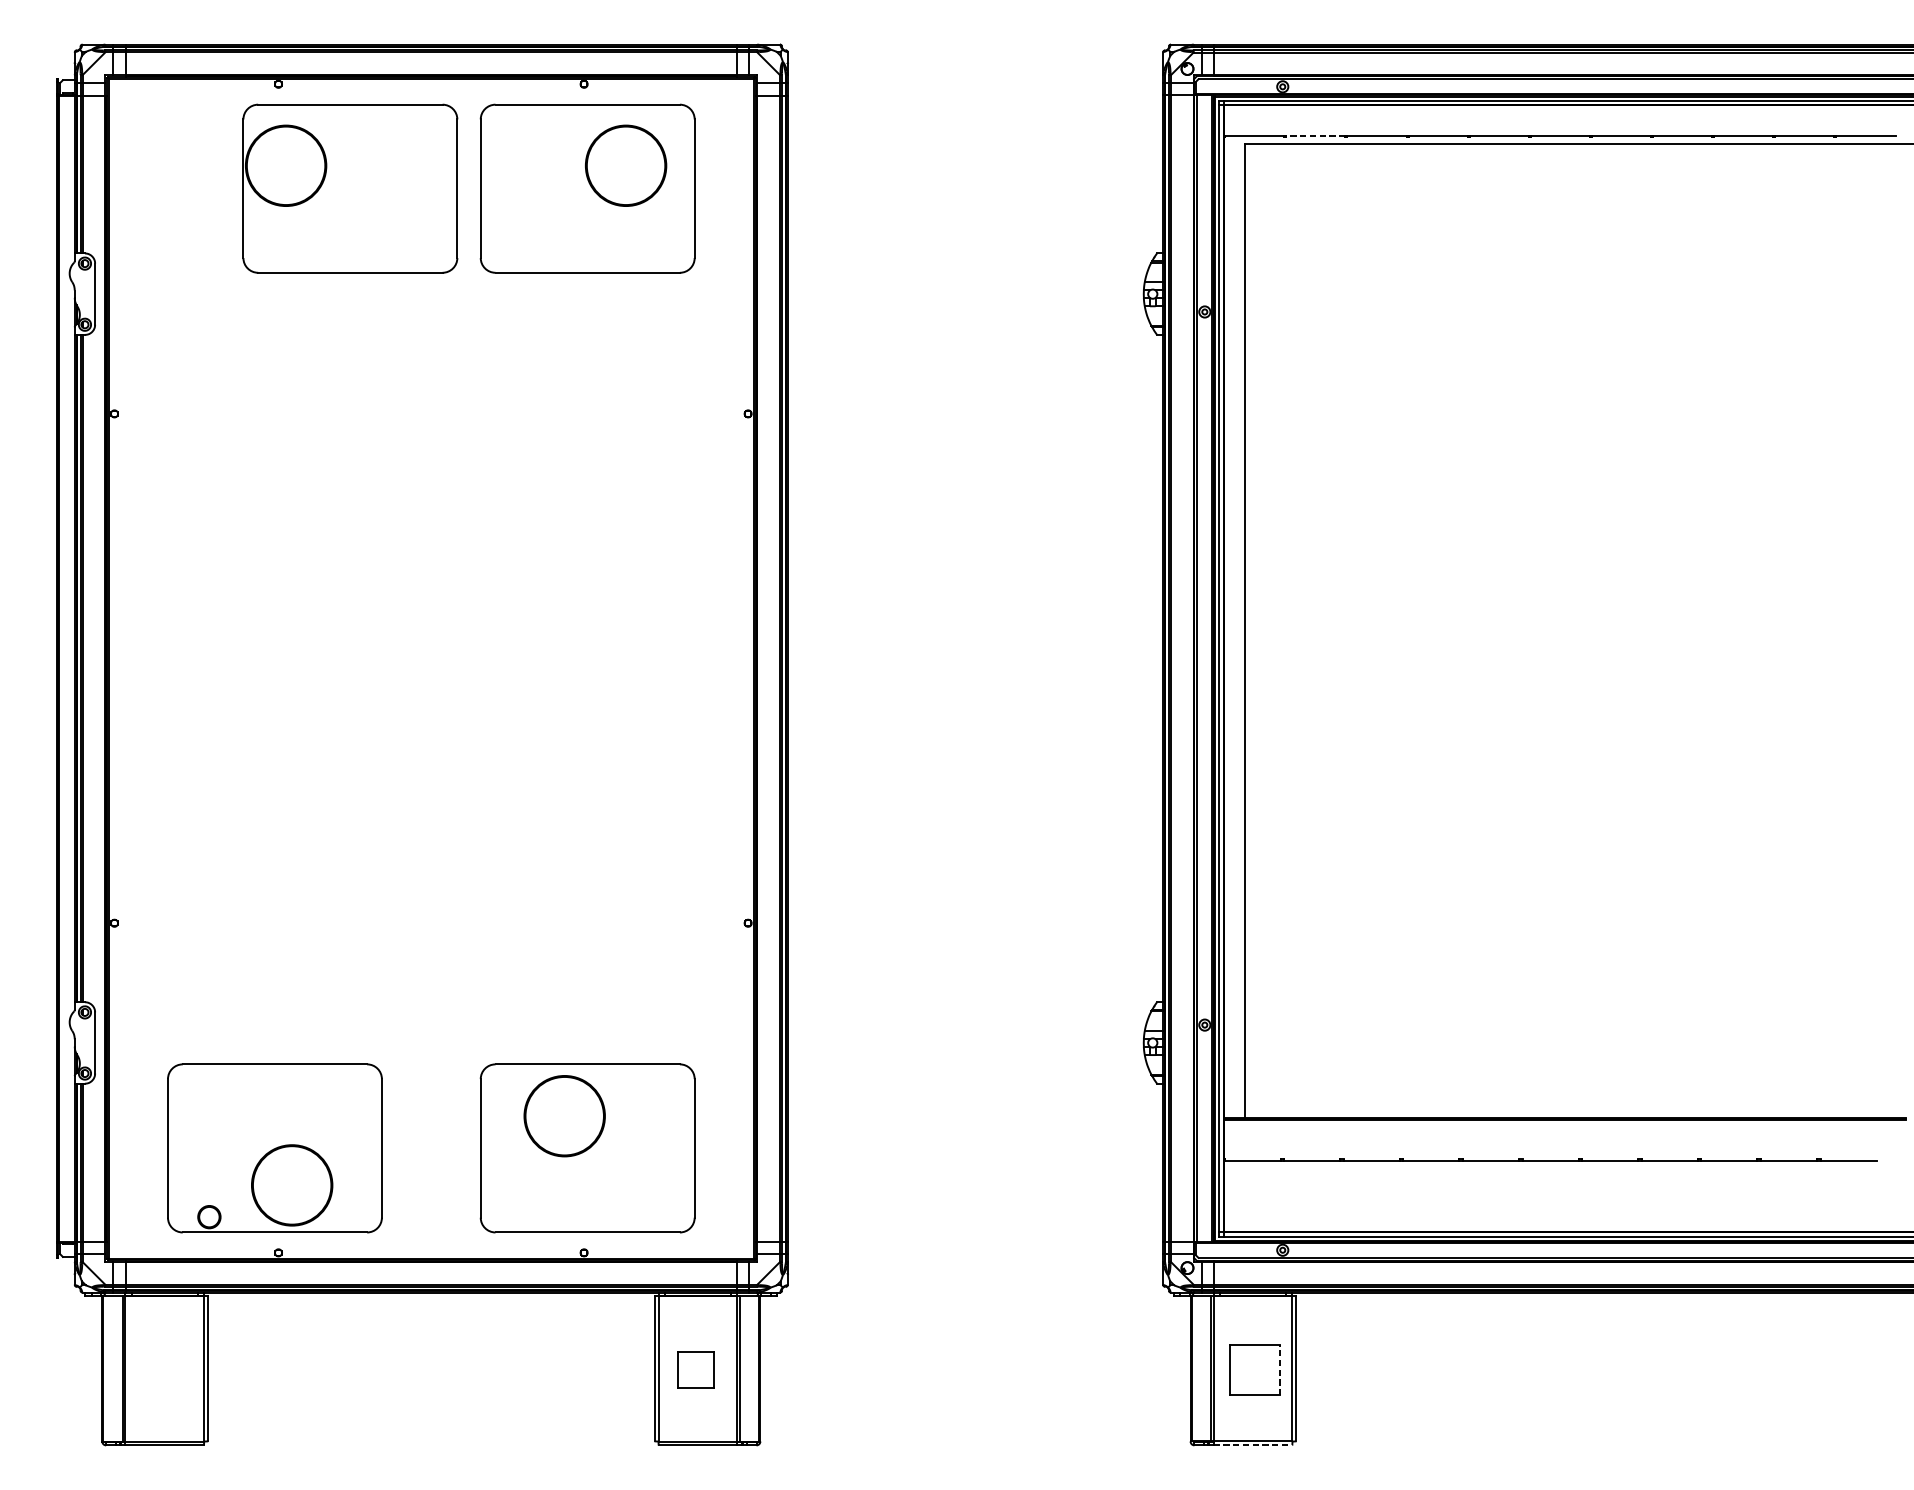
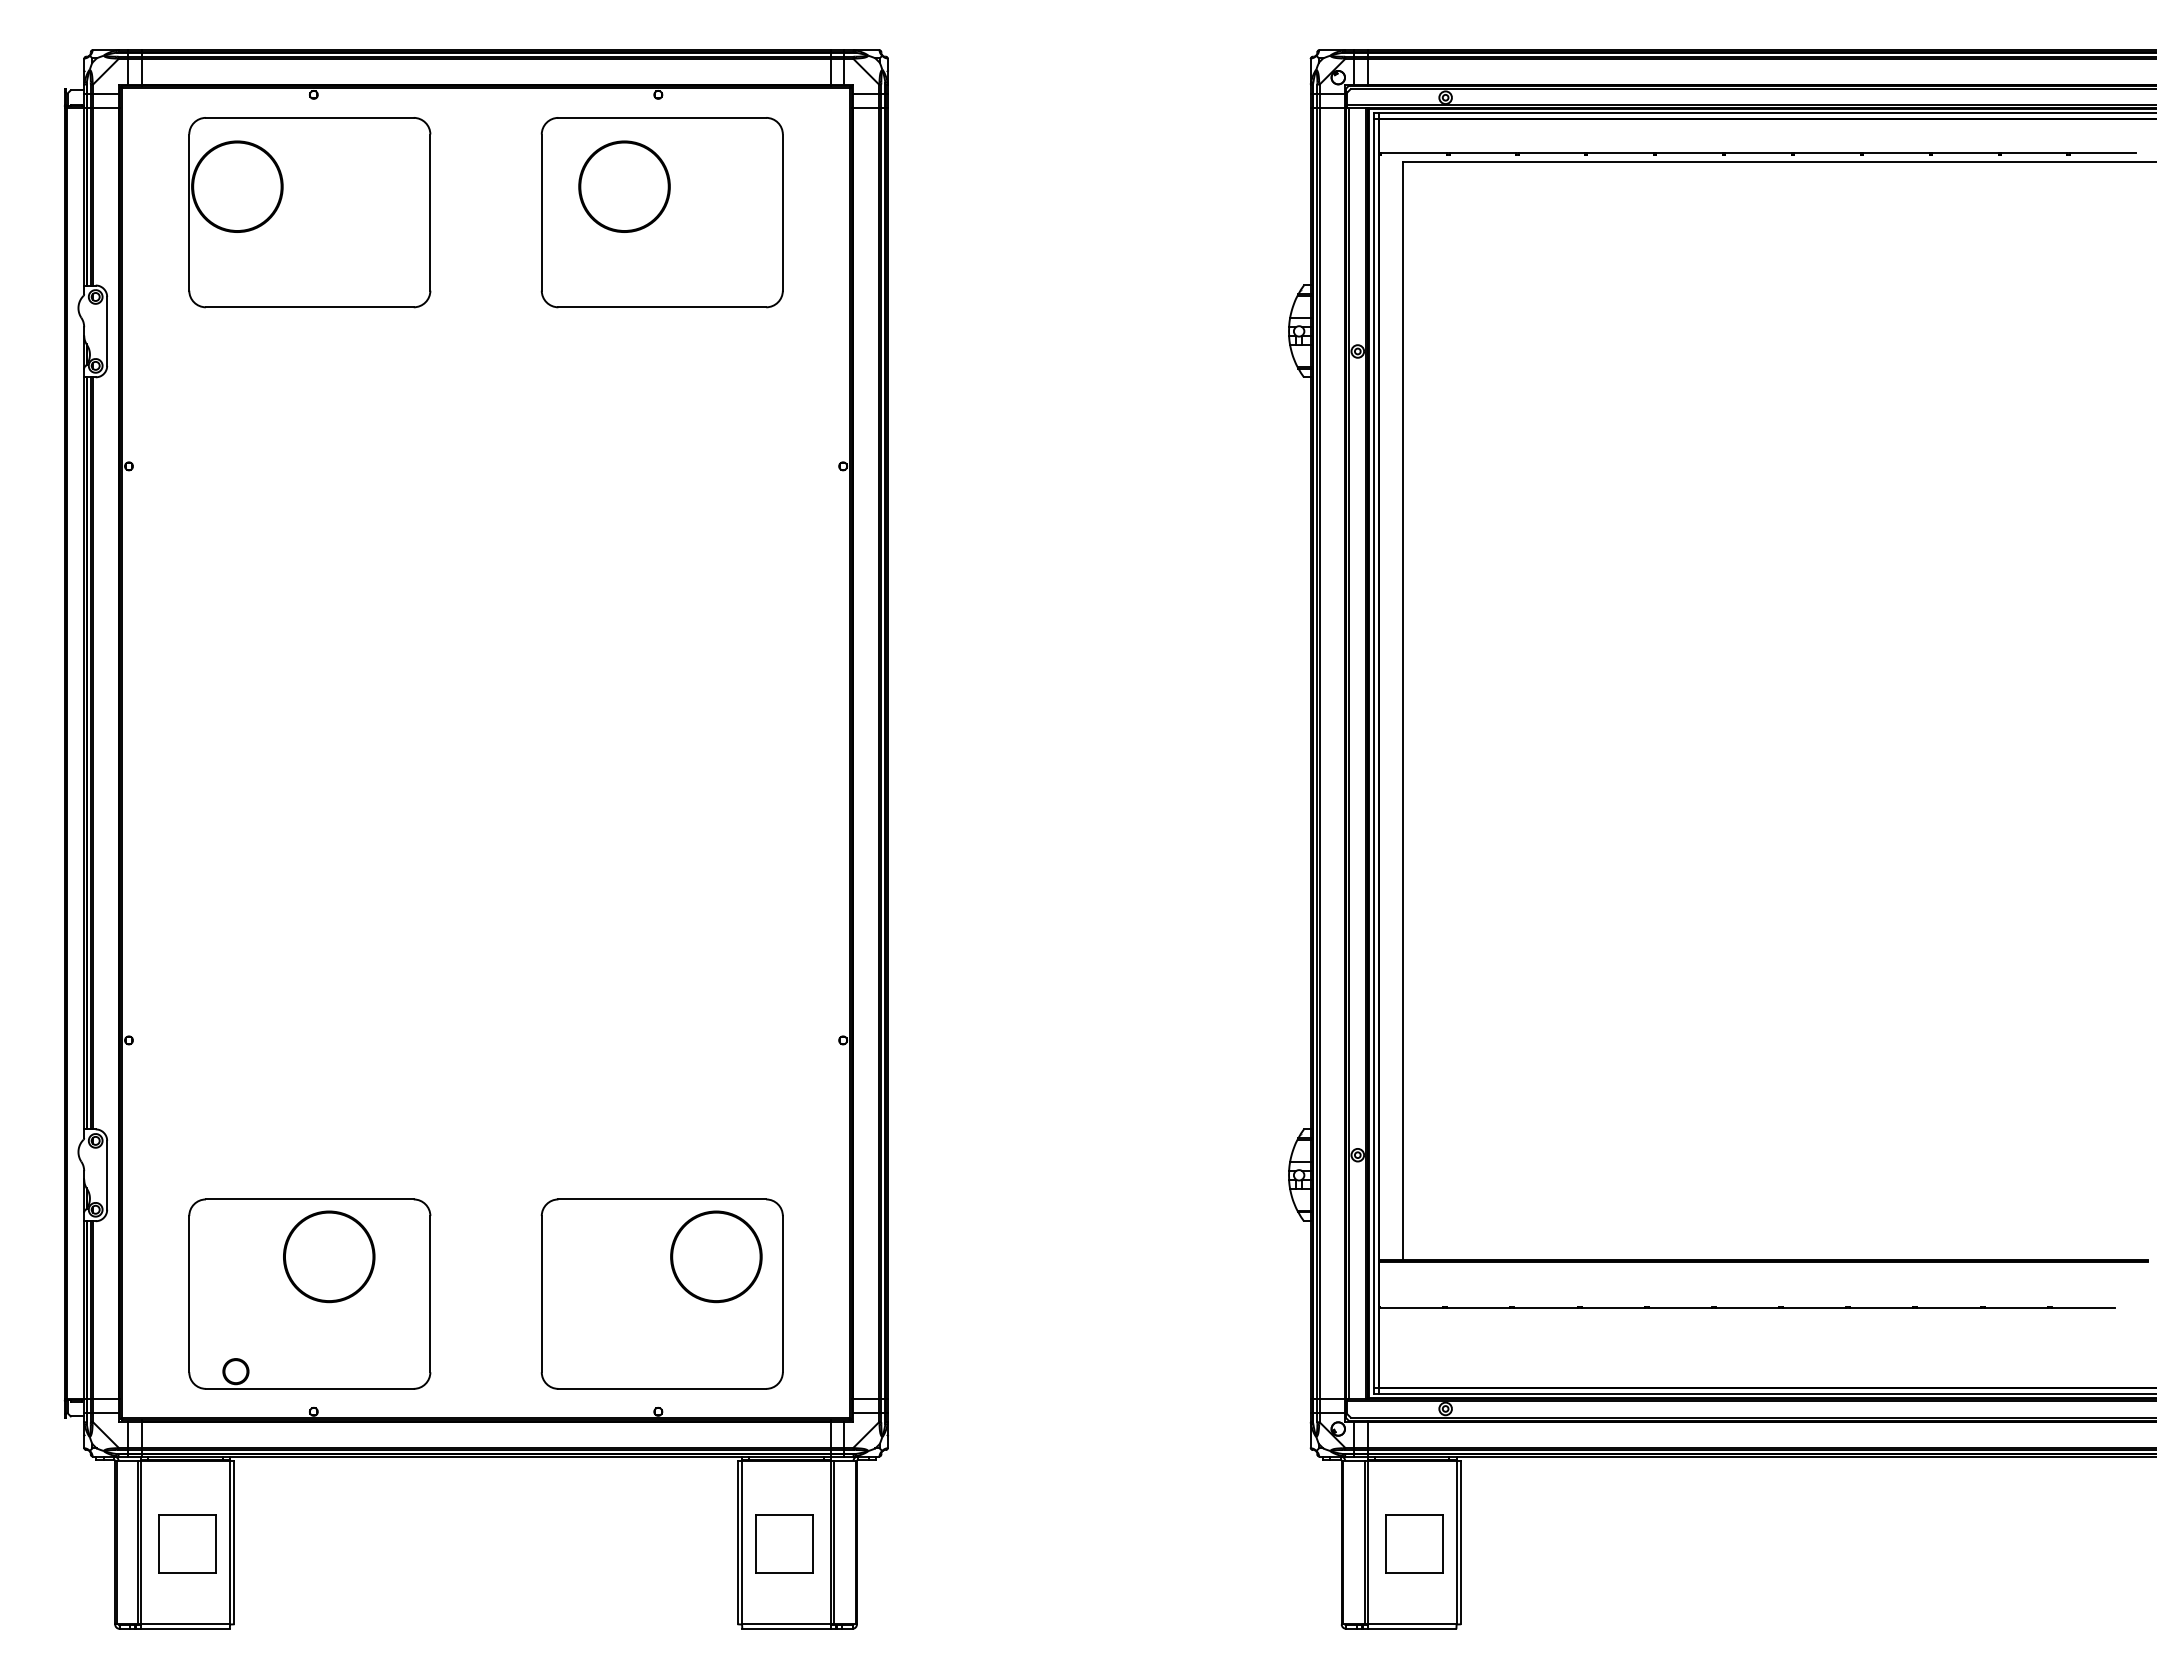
line: (1315, 135) -> (1482, 152), dashed -> solid
circle: (626, 165) -> (624, 186), moved
part: (350, 188) -> (309, 212), moved
part: (564, 1115) -> (716, 1256), moved
part: (292, 1185) -> (329, 1256), moved
part: (166, 1369) -> (187, 1543), added
part: (696, 1369) -> (784, 1543), size x1.43
line: (1280, 1369) -> (1443, 1543), dashed -> solid
line: (1253, 1445) -> (1412, 1628), dashed -> solid

